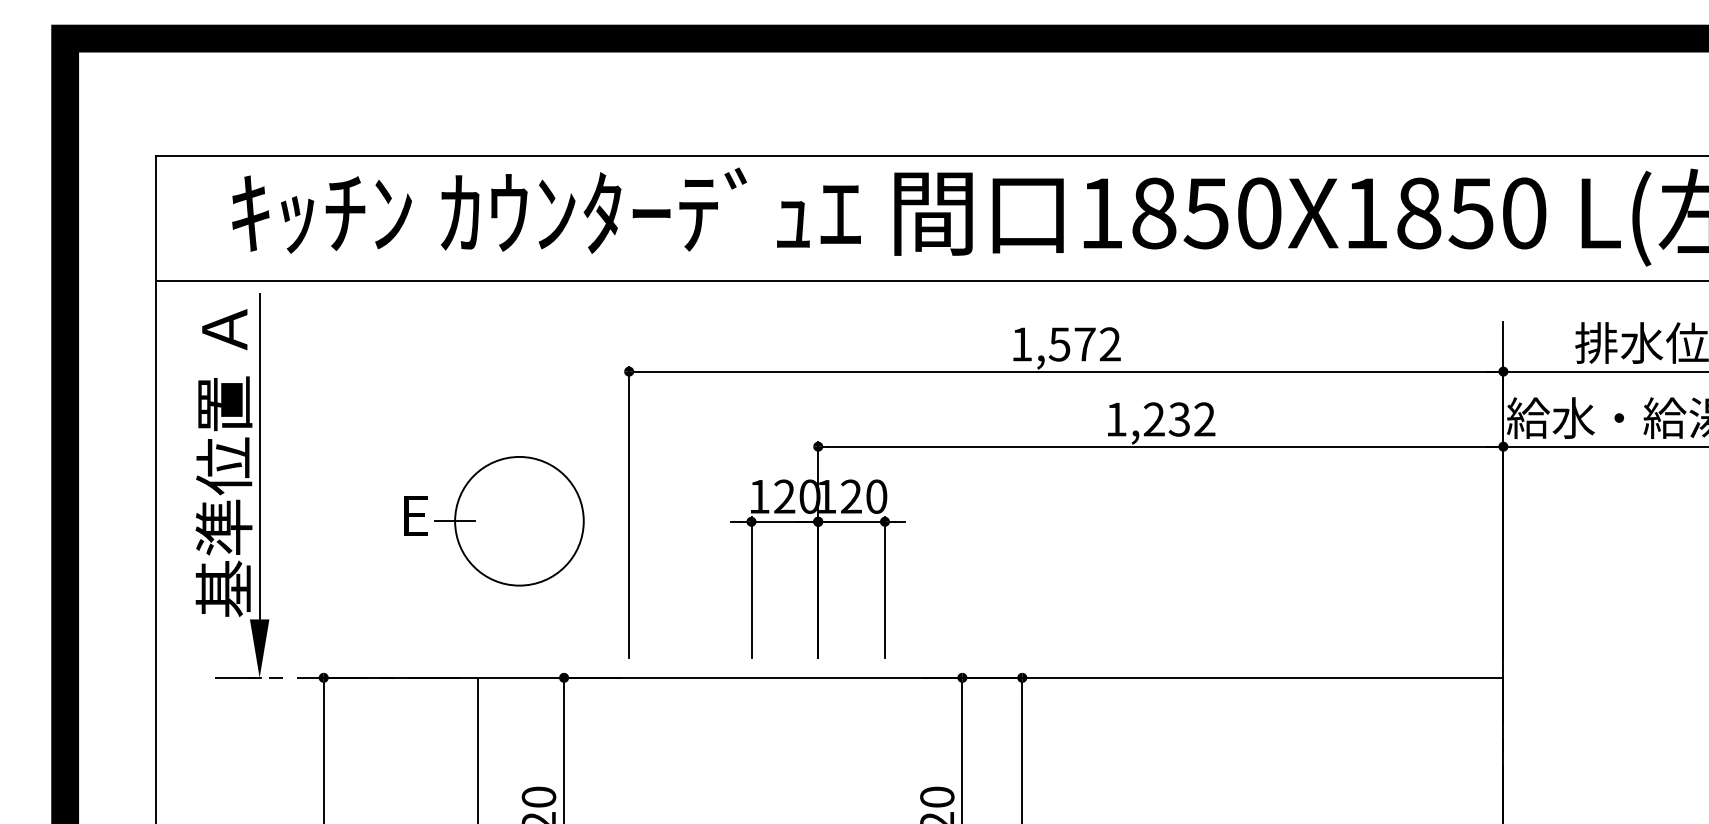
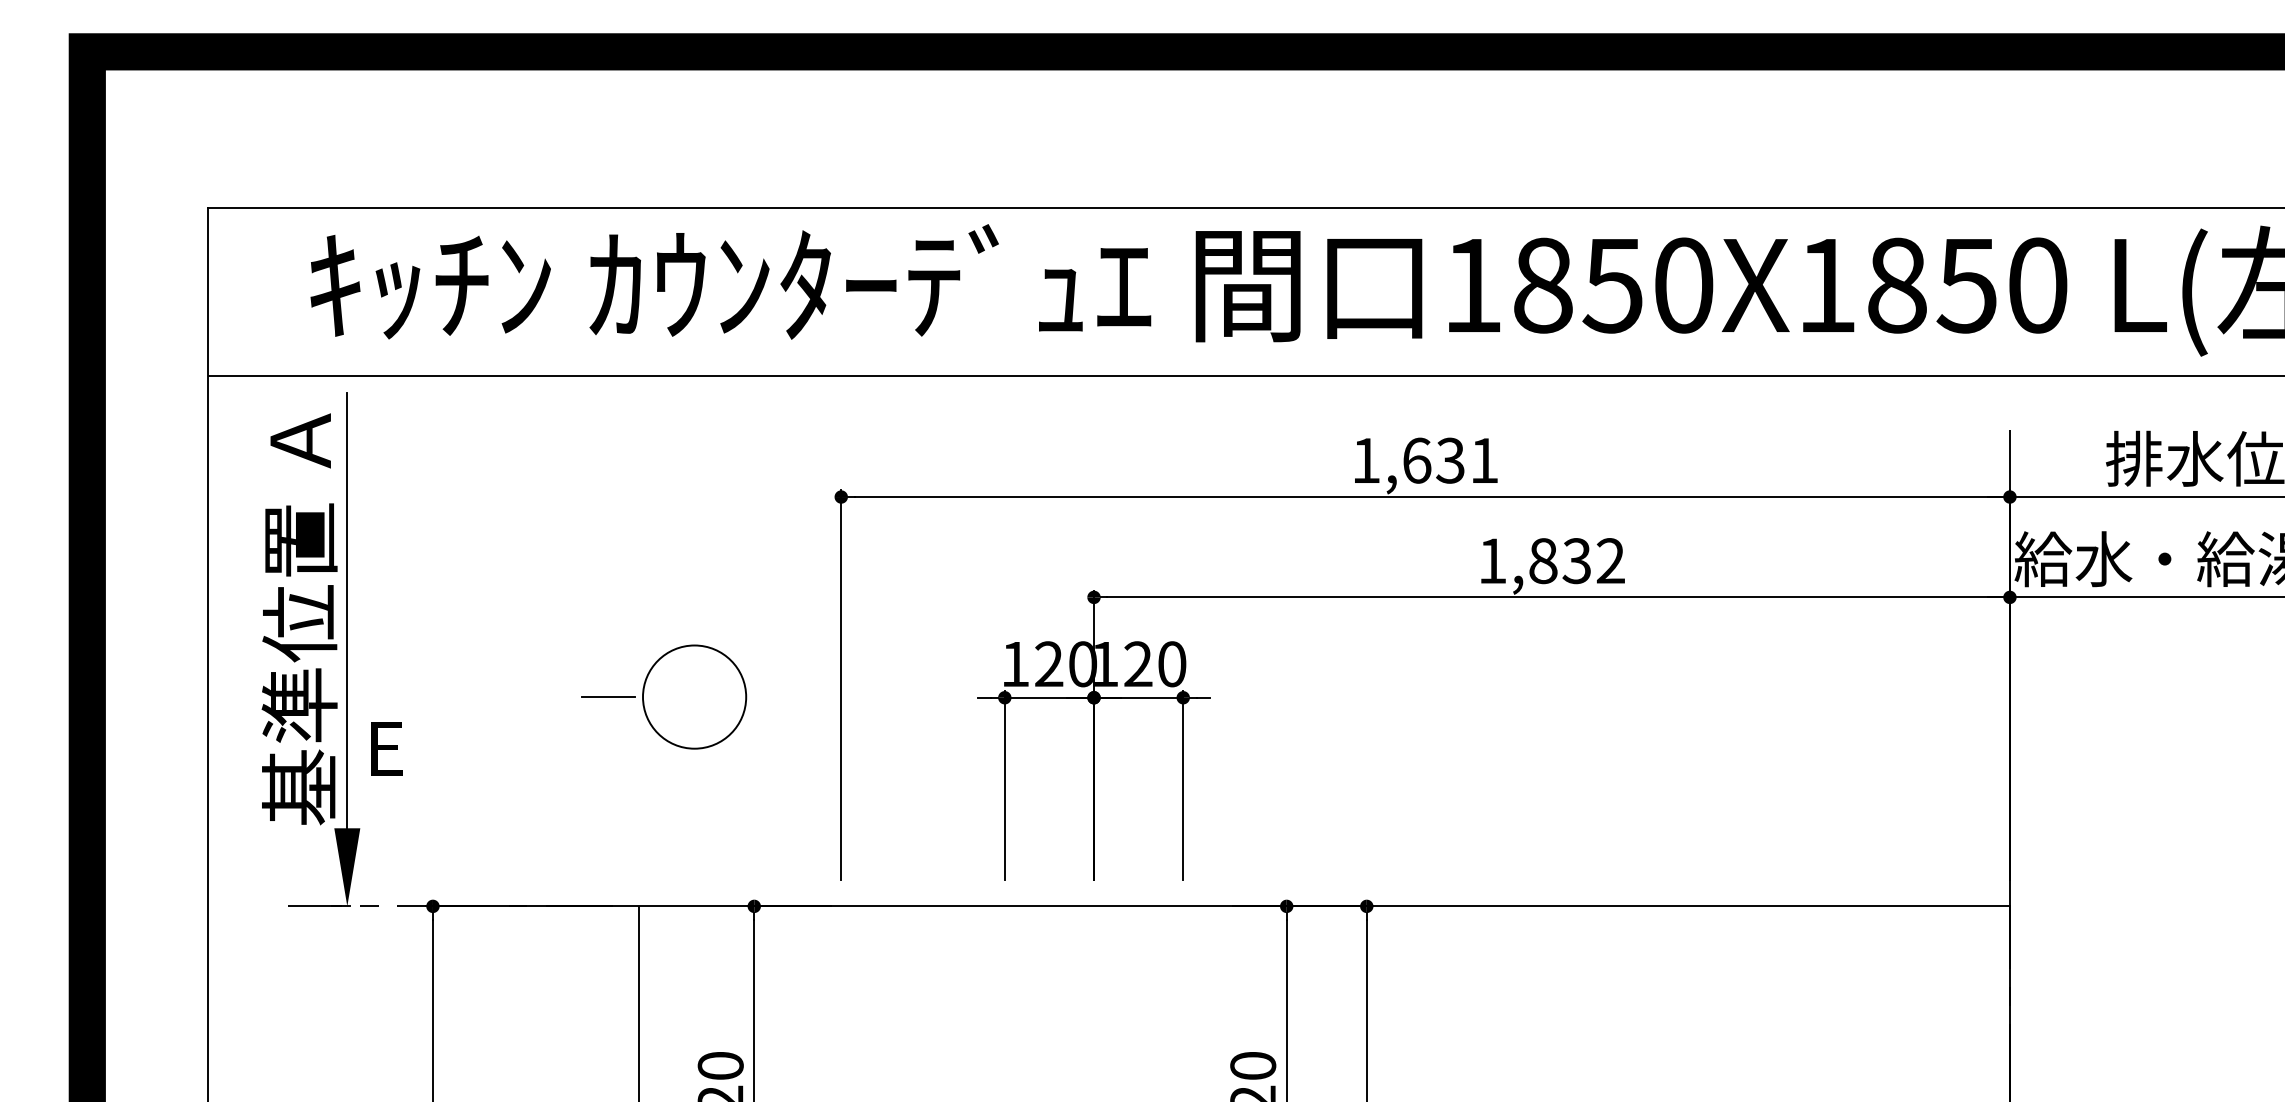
text: (1084, 344) -> (1449, 460), 1,572 -> 1,631
text: (1153, 419) -> (1542, 561), 1,232 -> 1,832
text: (415, 515) -> (385, 748), moved
circle: (519, 520) -> (694, 696), size x0.6

